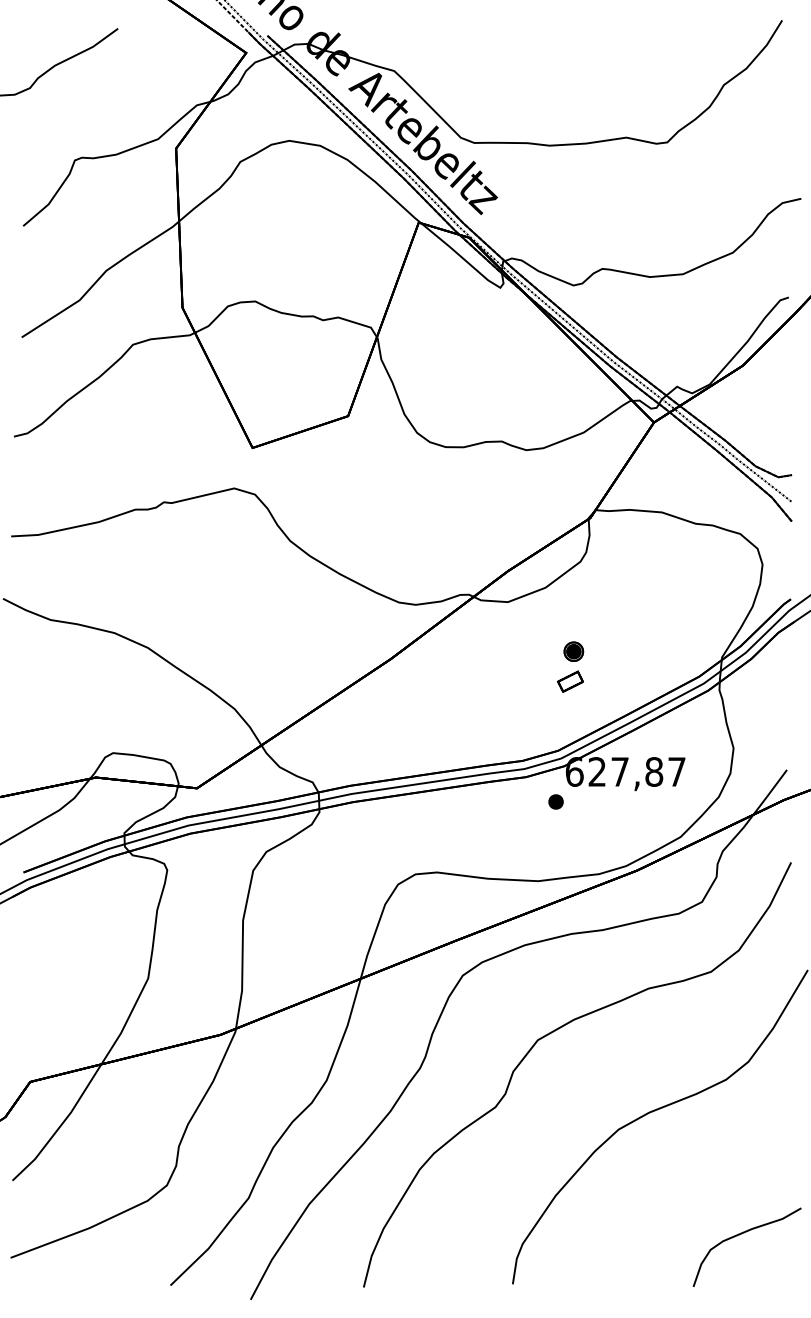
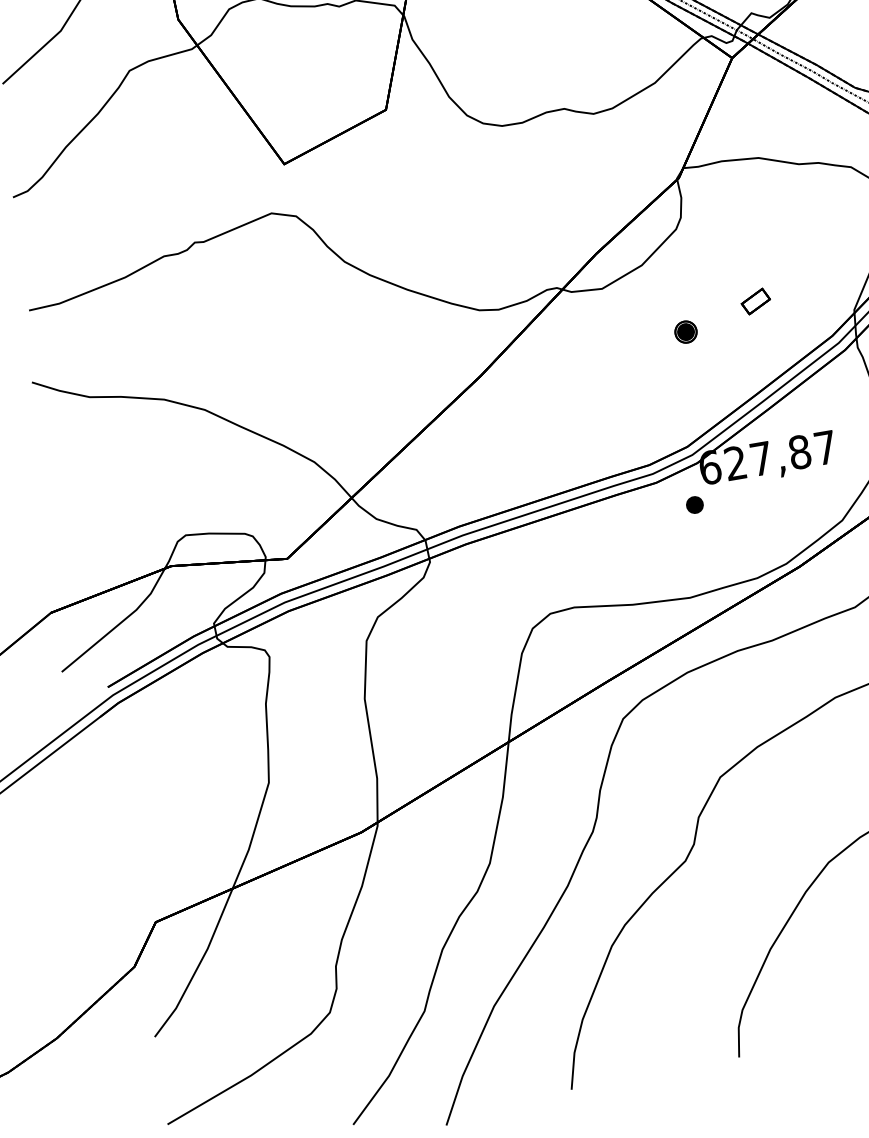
part: (570, 681) -> (755, 301), moved

